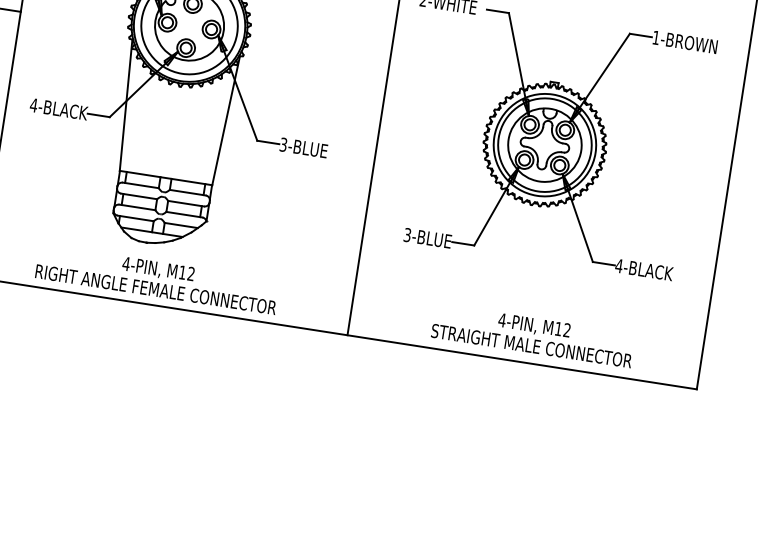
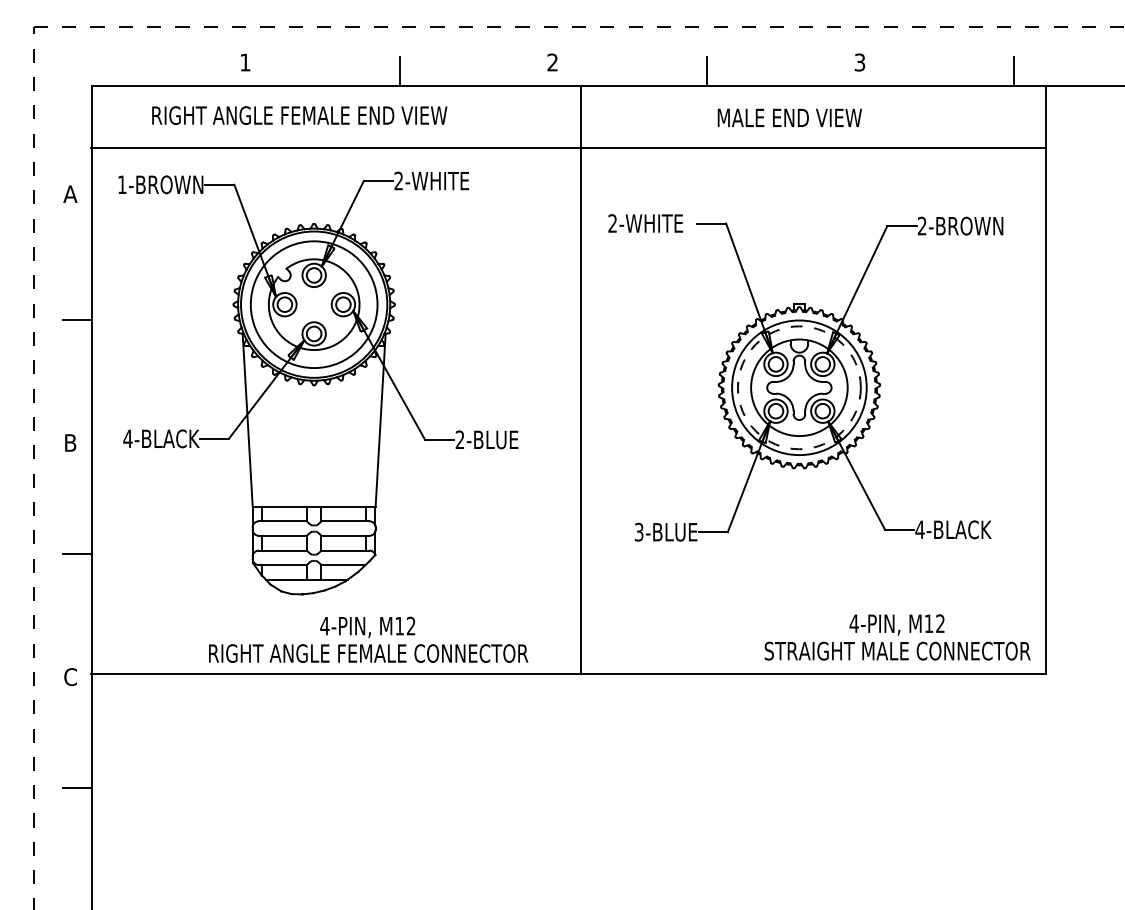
text: (655, 37) -> (921, 225), 1-BROWN -> 2-BROWN
text: (283, 144) -> (459, 439), 3-BLUE -> 2-BLUE
circle: (544, 144) -> (798, 387), solid -> dashed
text: (157, 279) -> (368, 639), moved
text: (533, 335) -> (897, 637), moved

